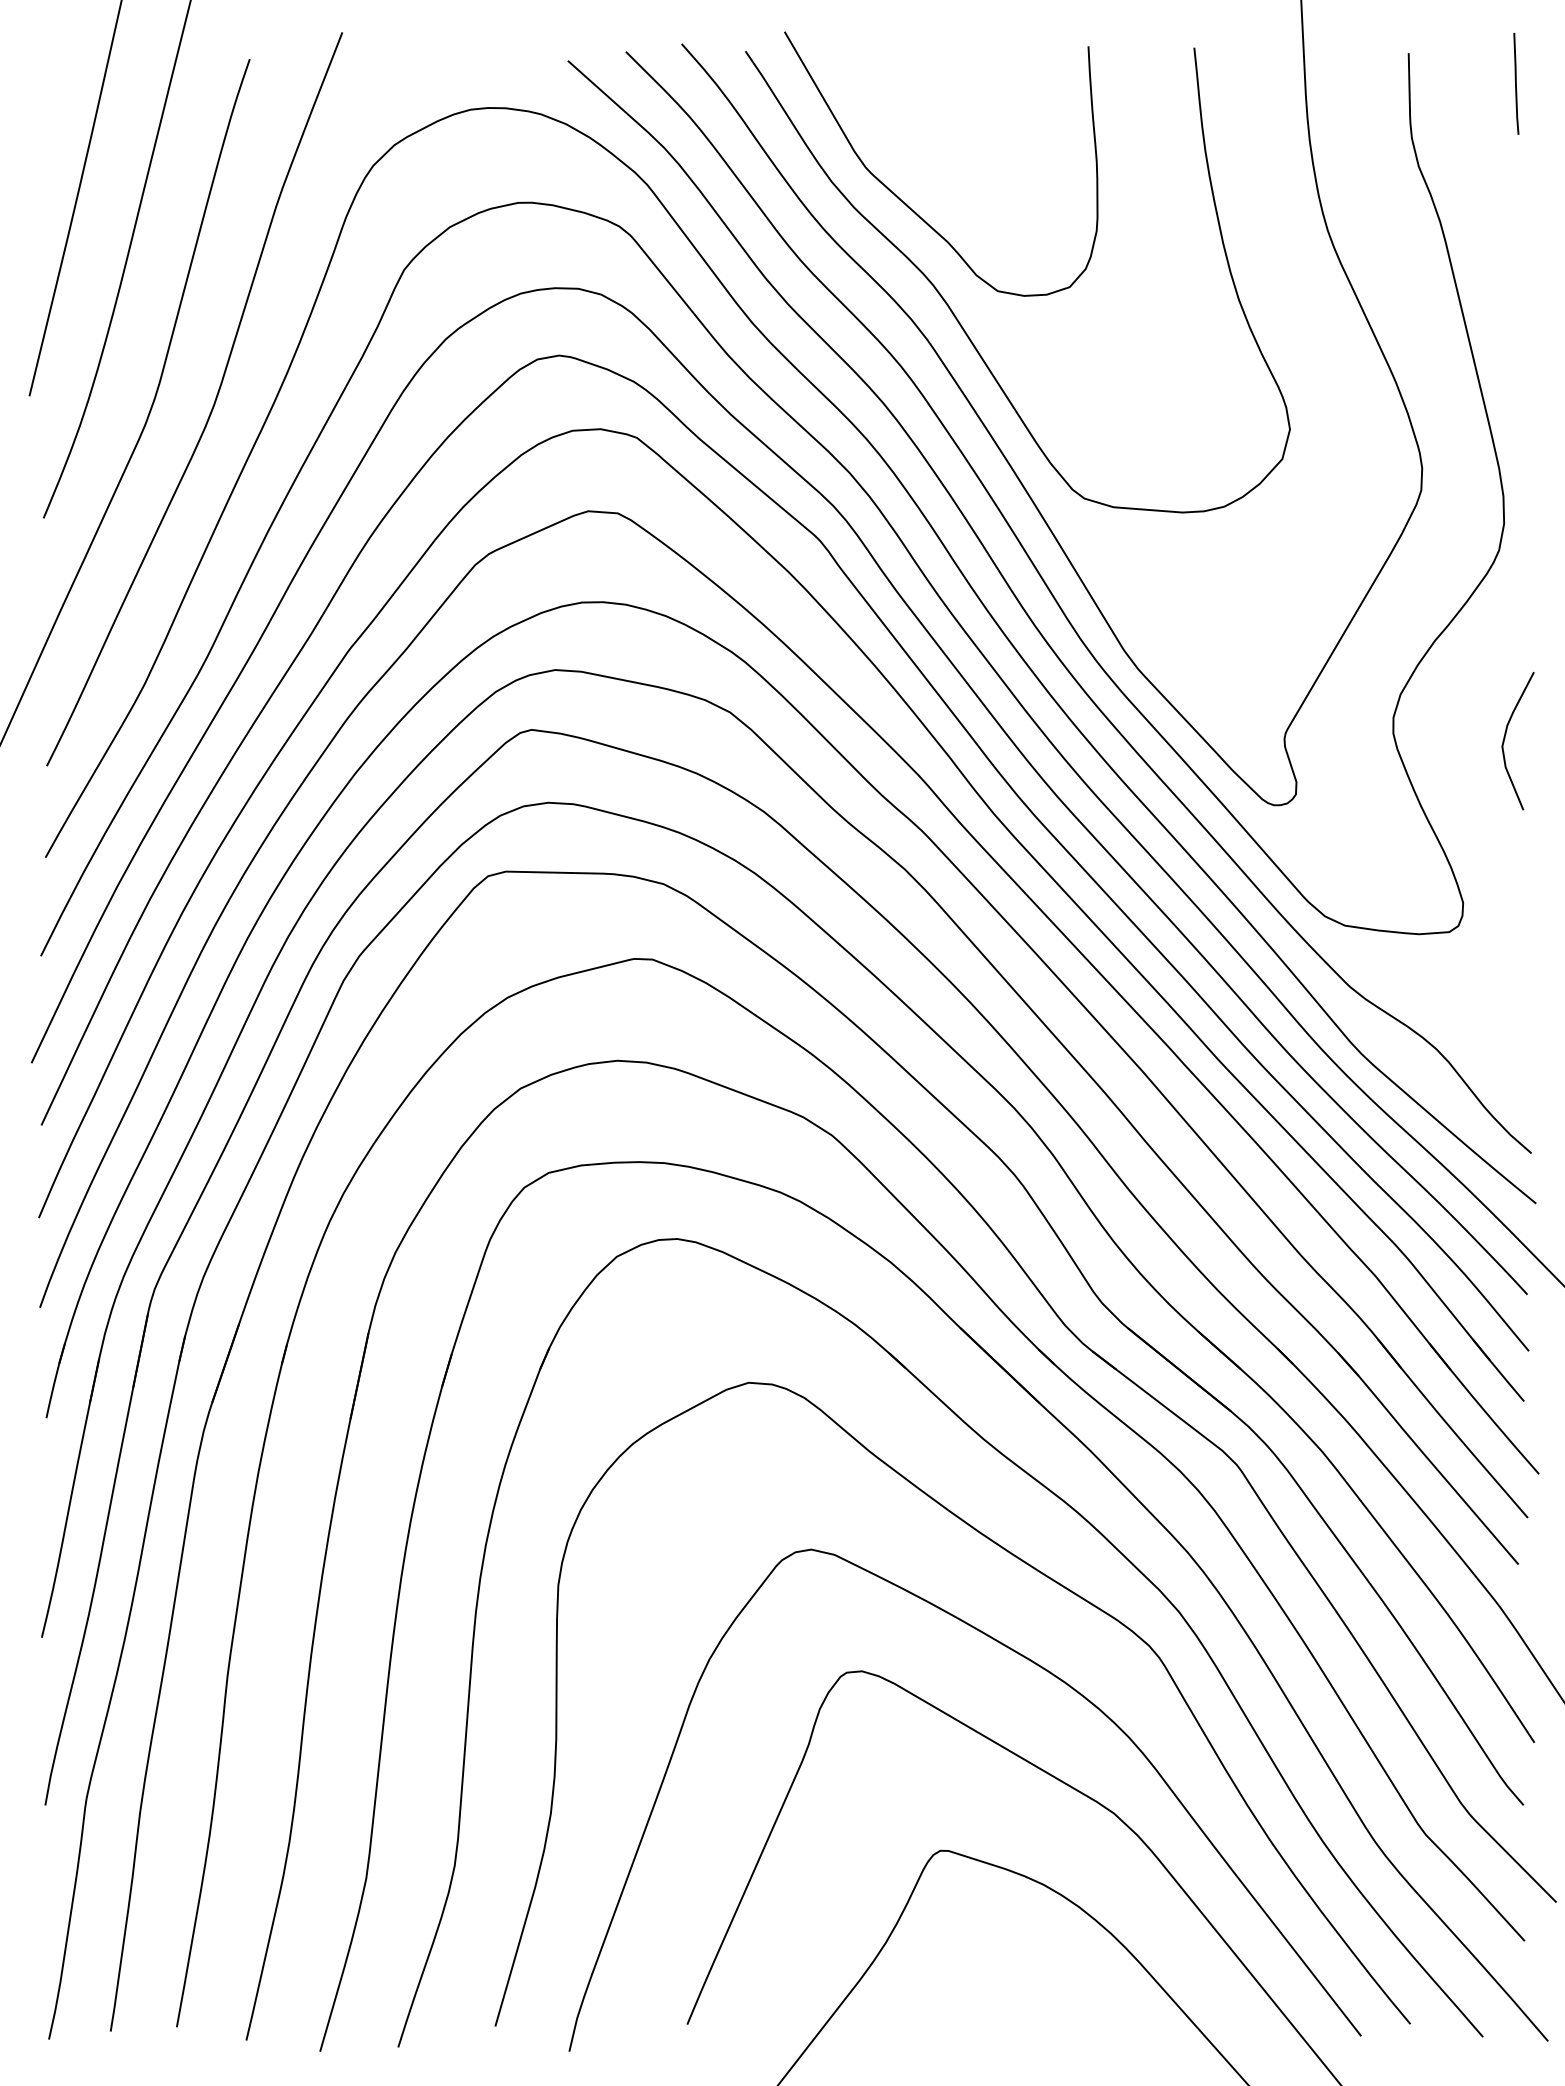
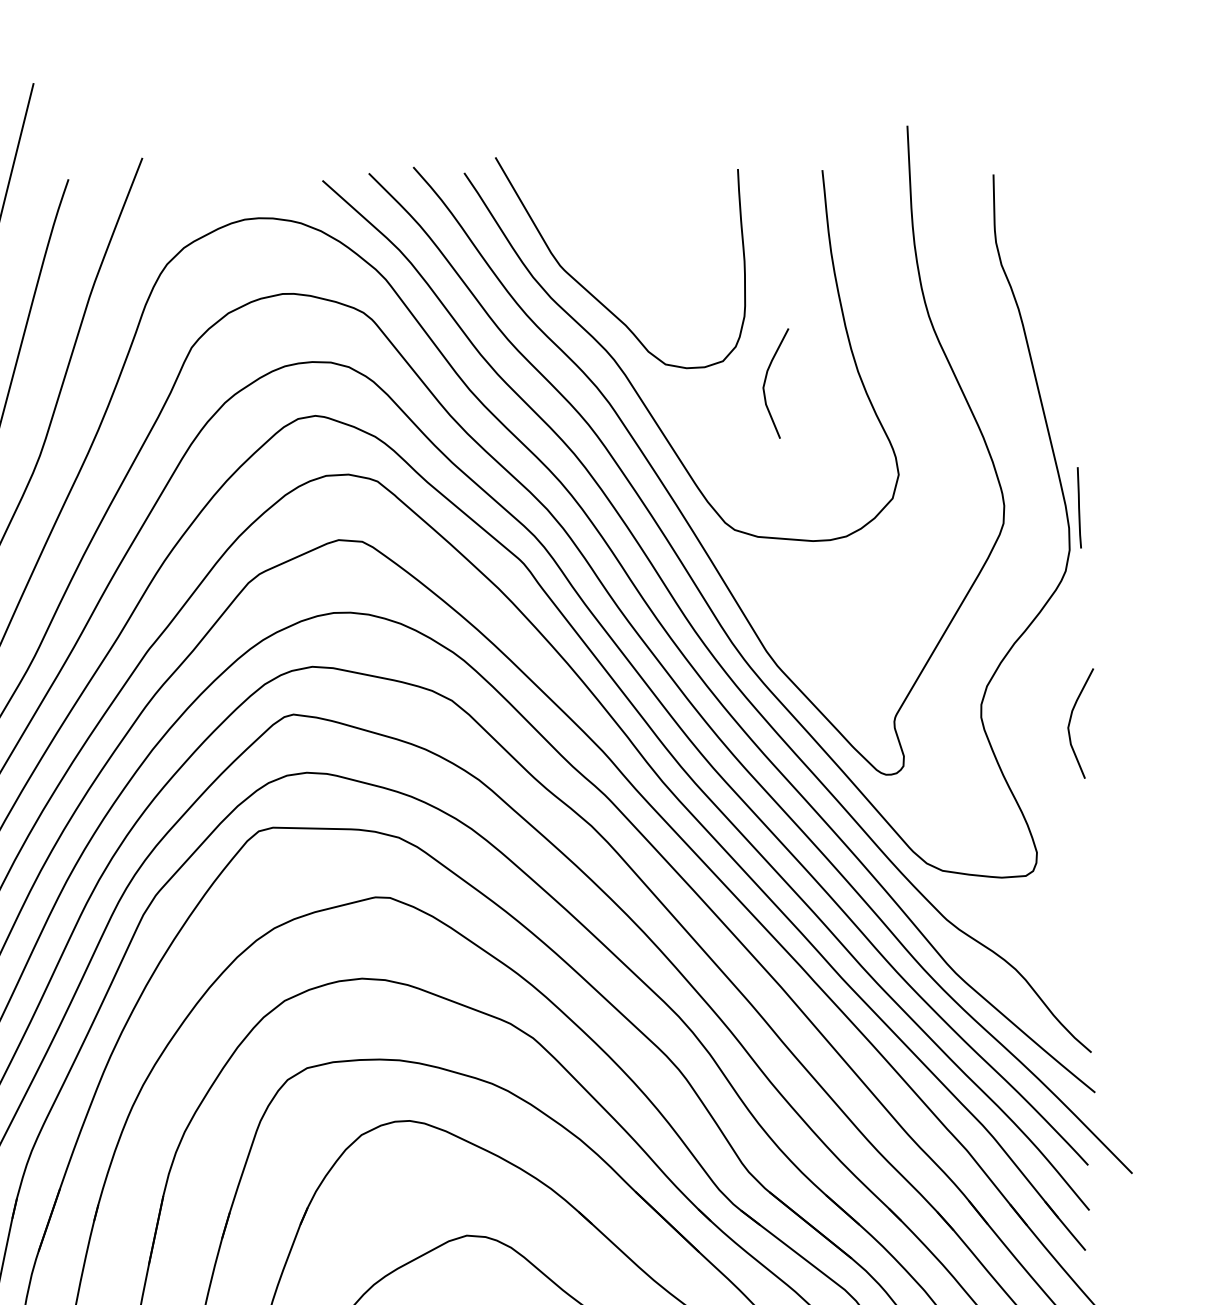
line: (1516, 83) -> (1079, 507), moved
curve: (1123, 312) -> (765, 381), added

